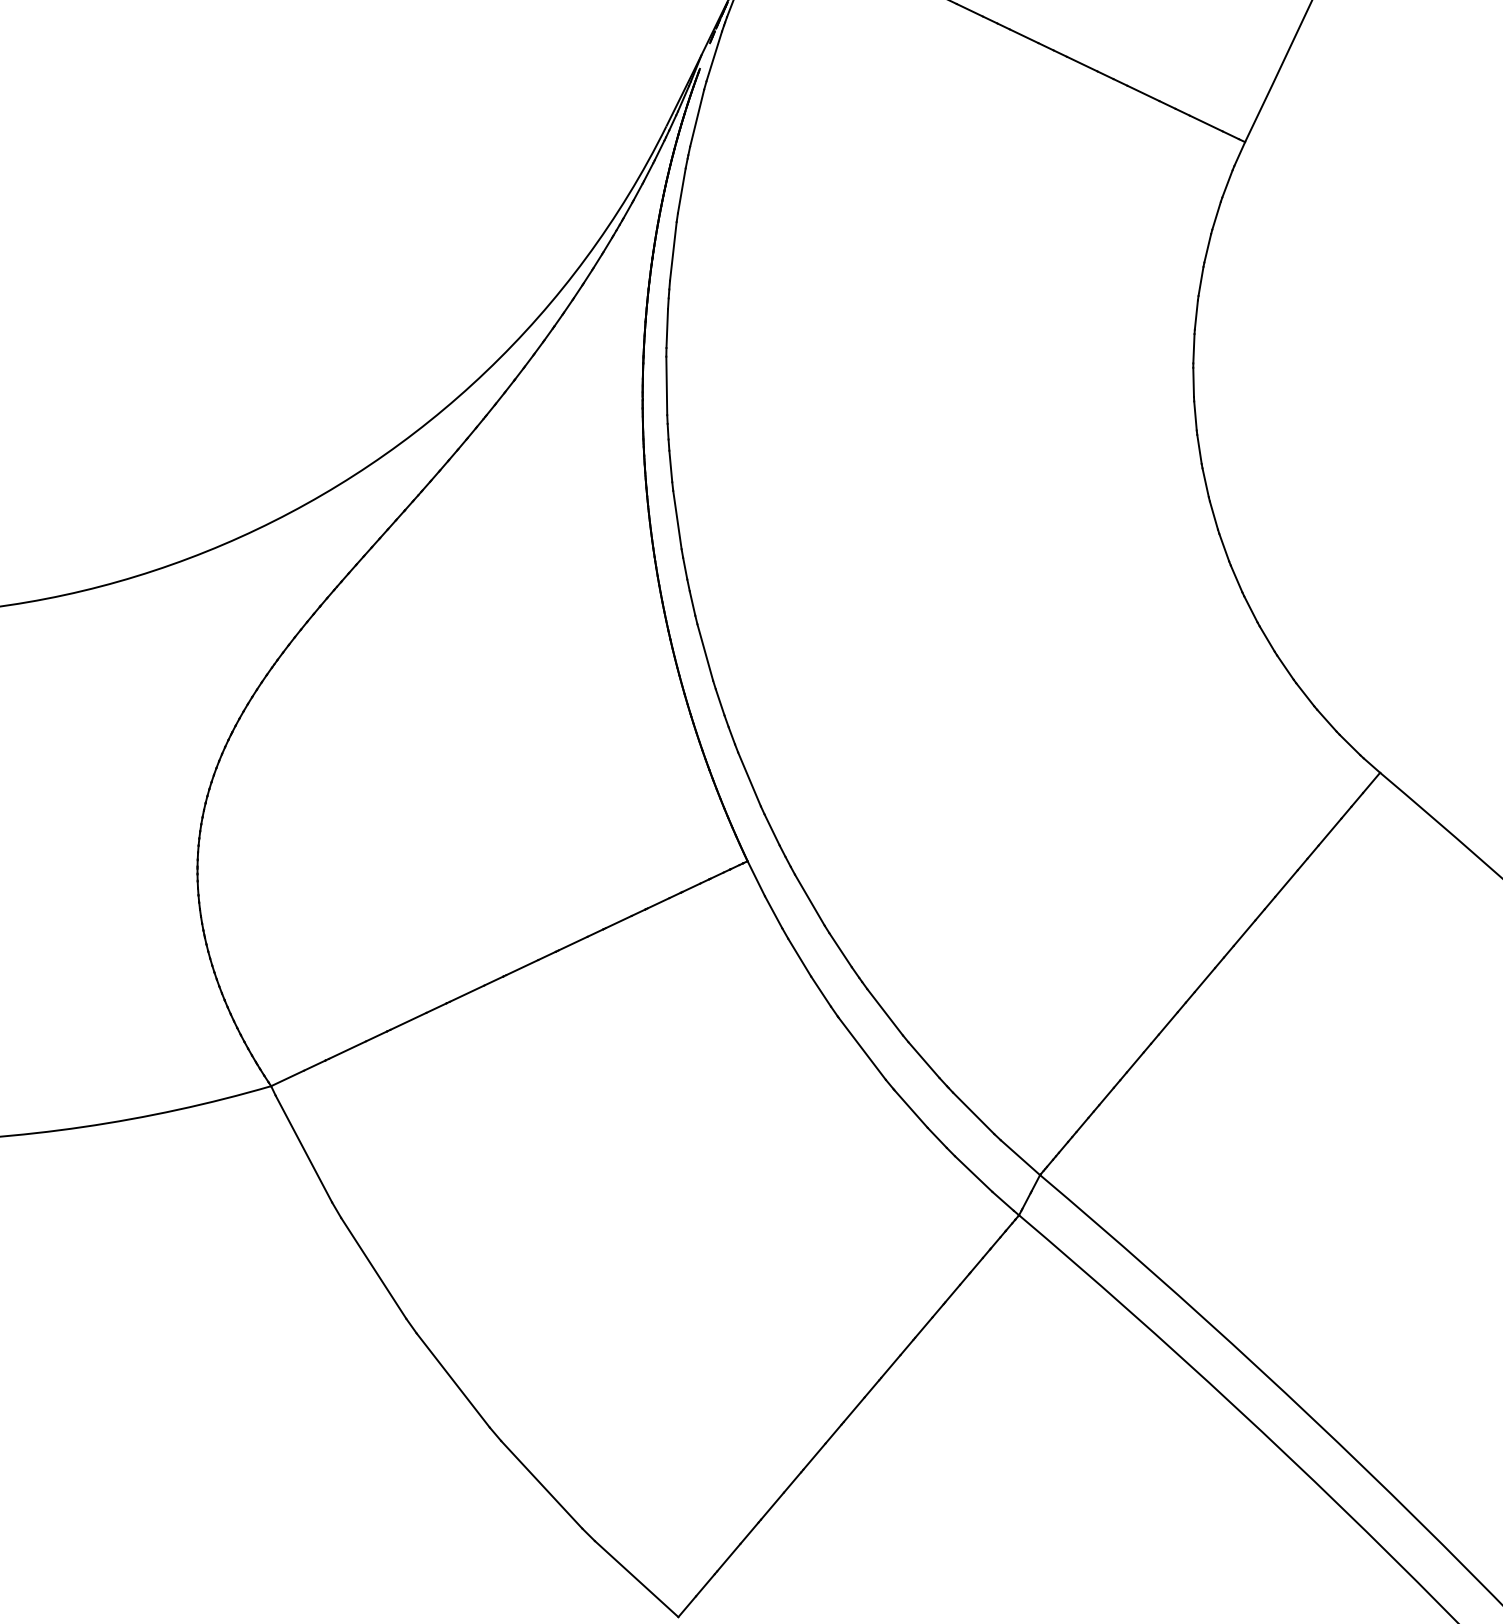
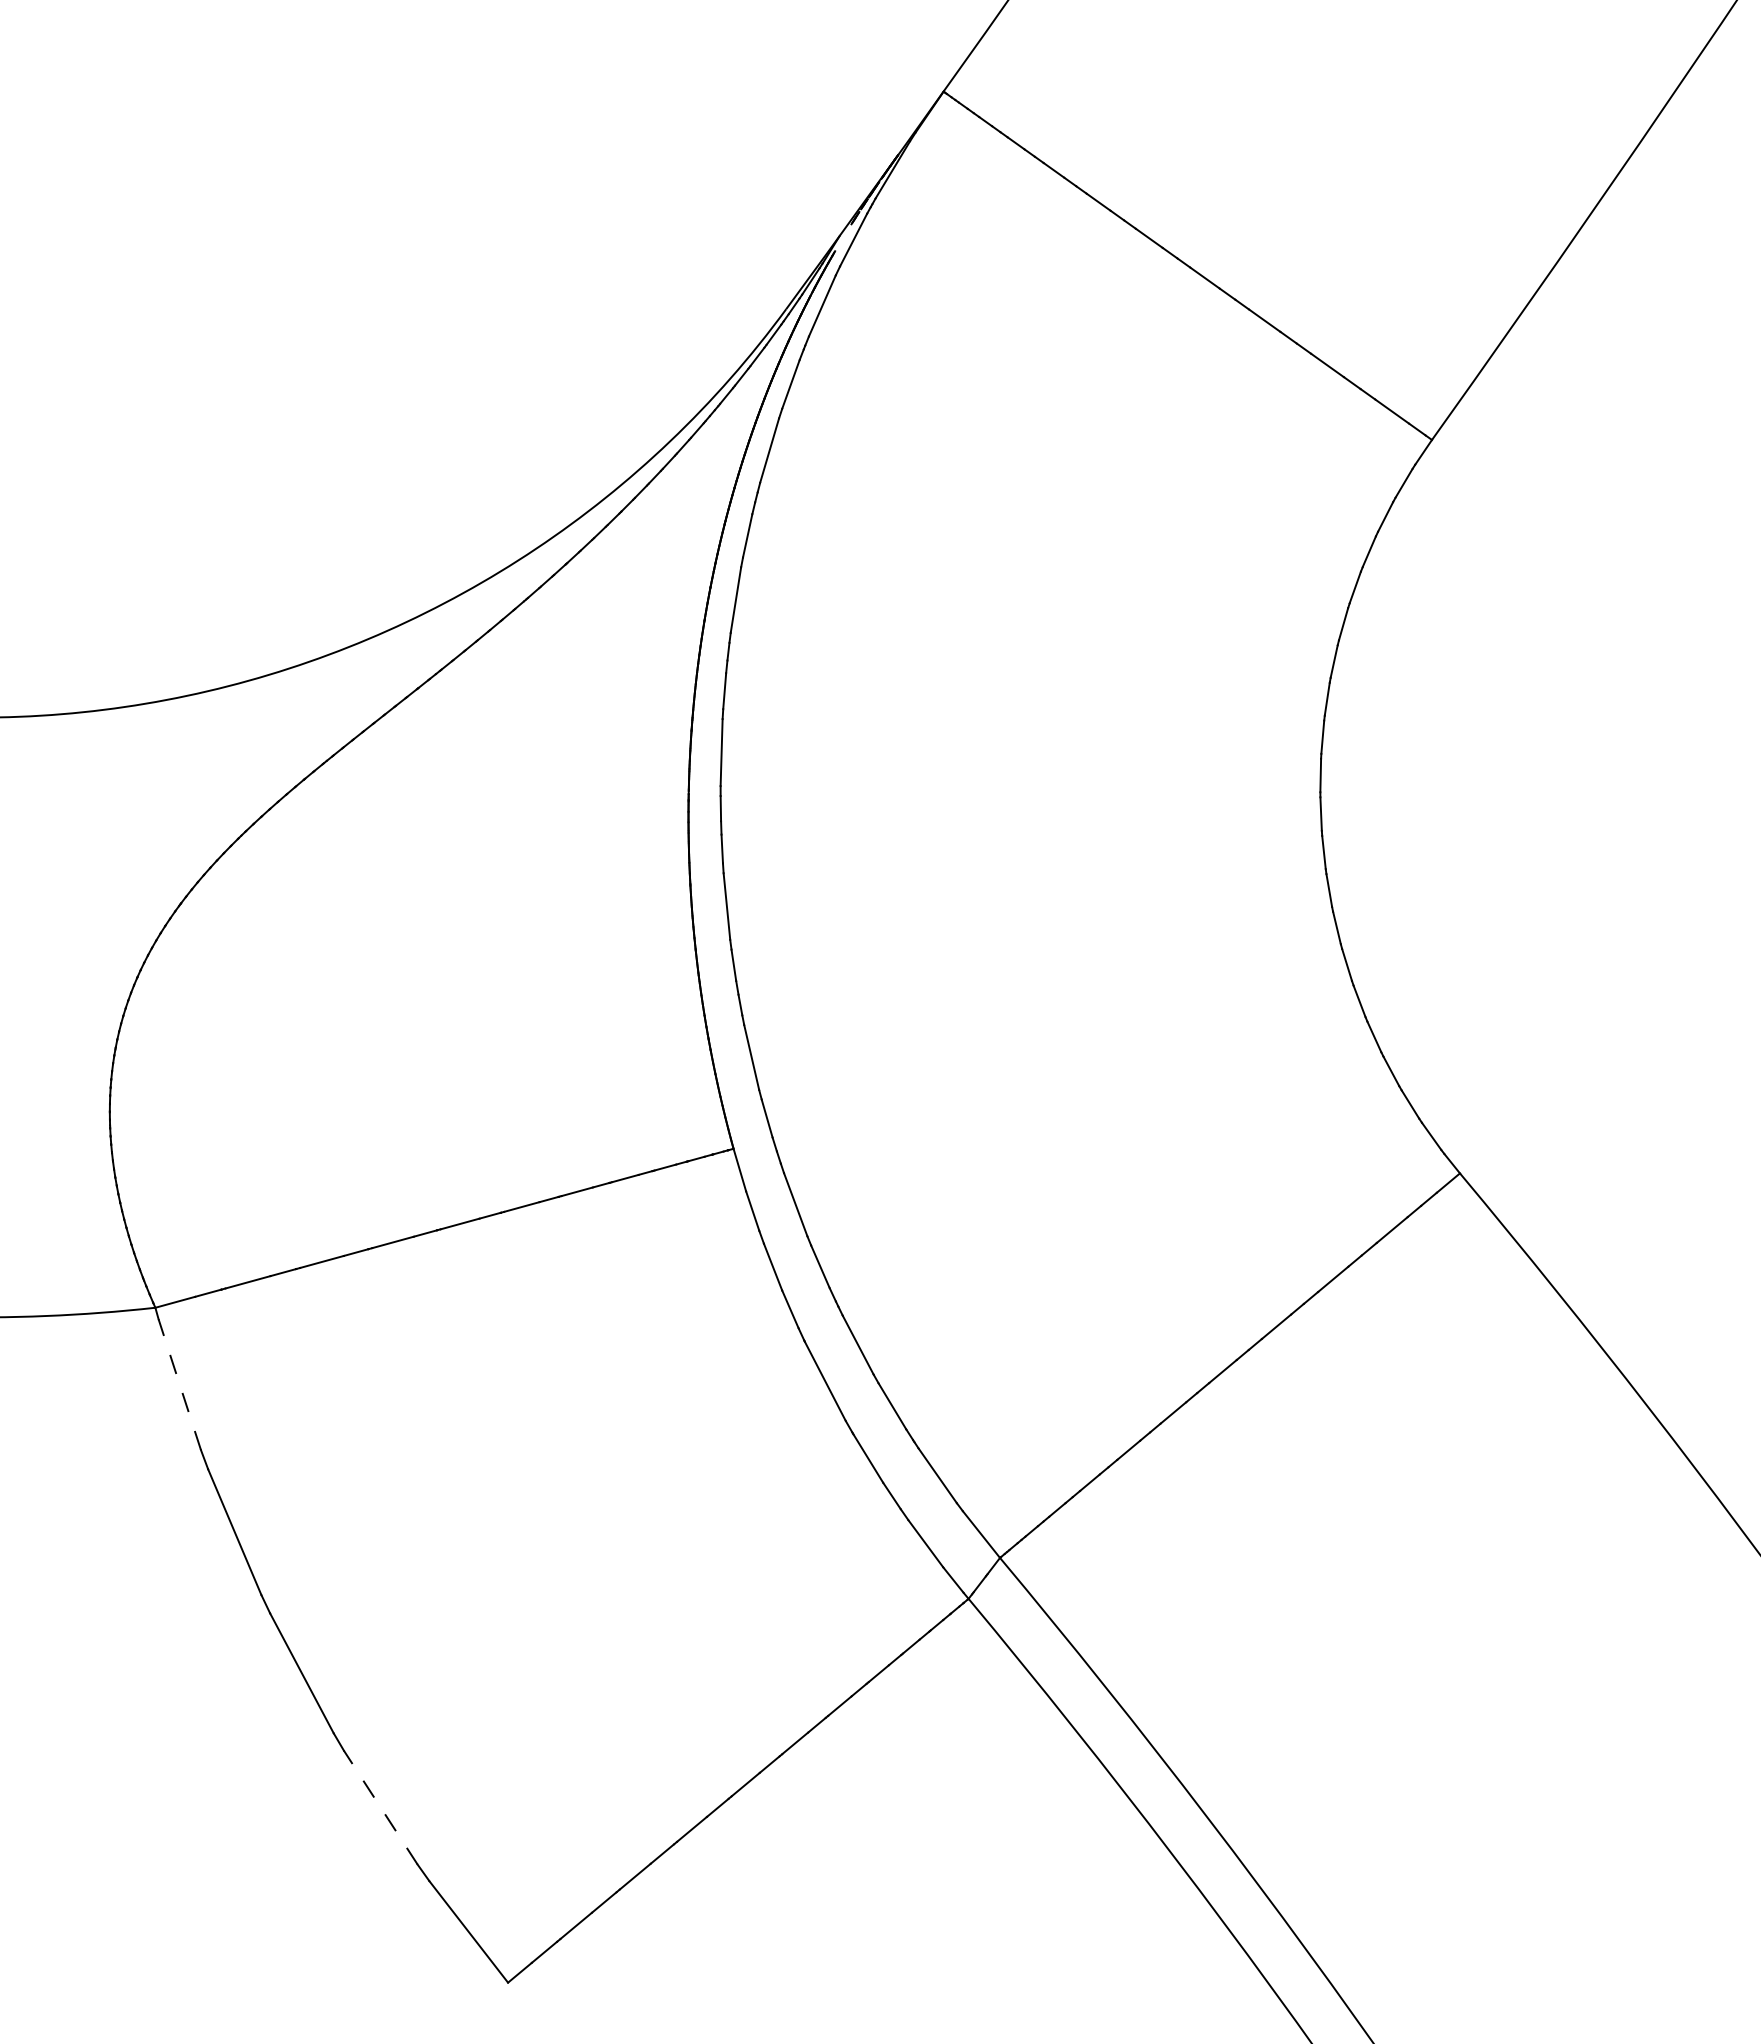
line: (303, 1148) -> (179, 1384), solid -> dashed
line: (541, 1484) -> (380, 1807), solid -> dashed

